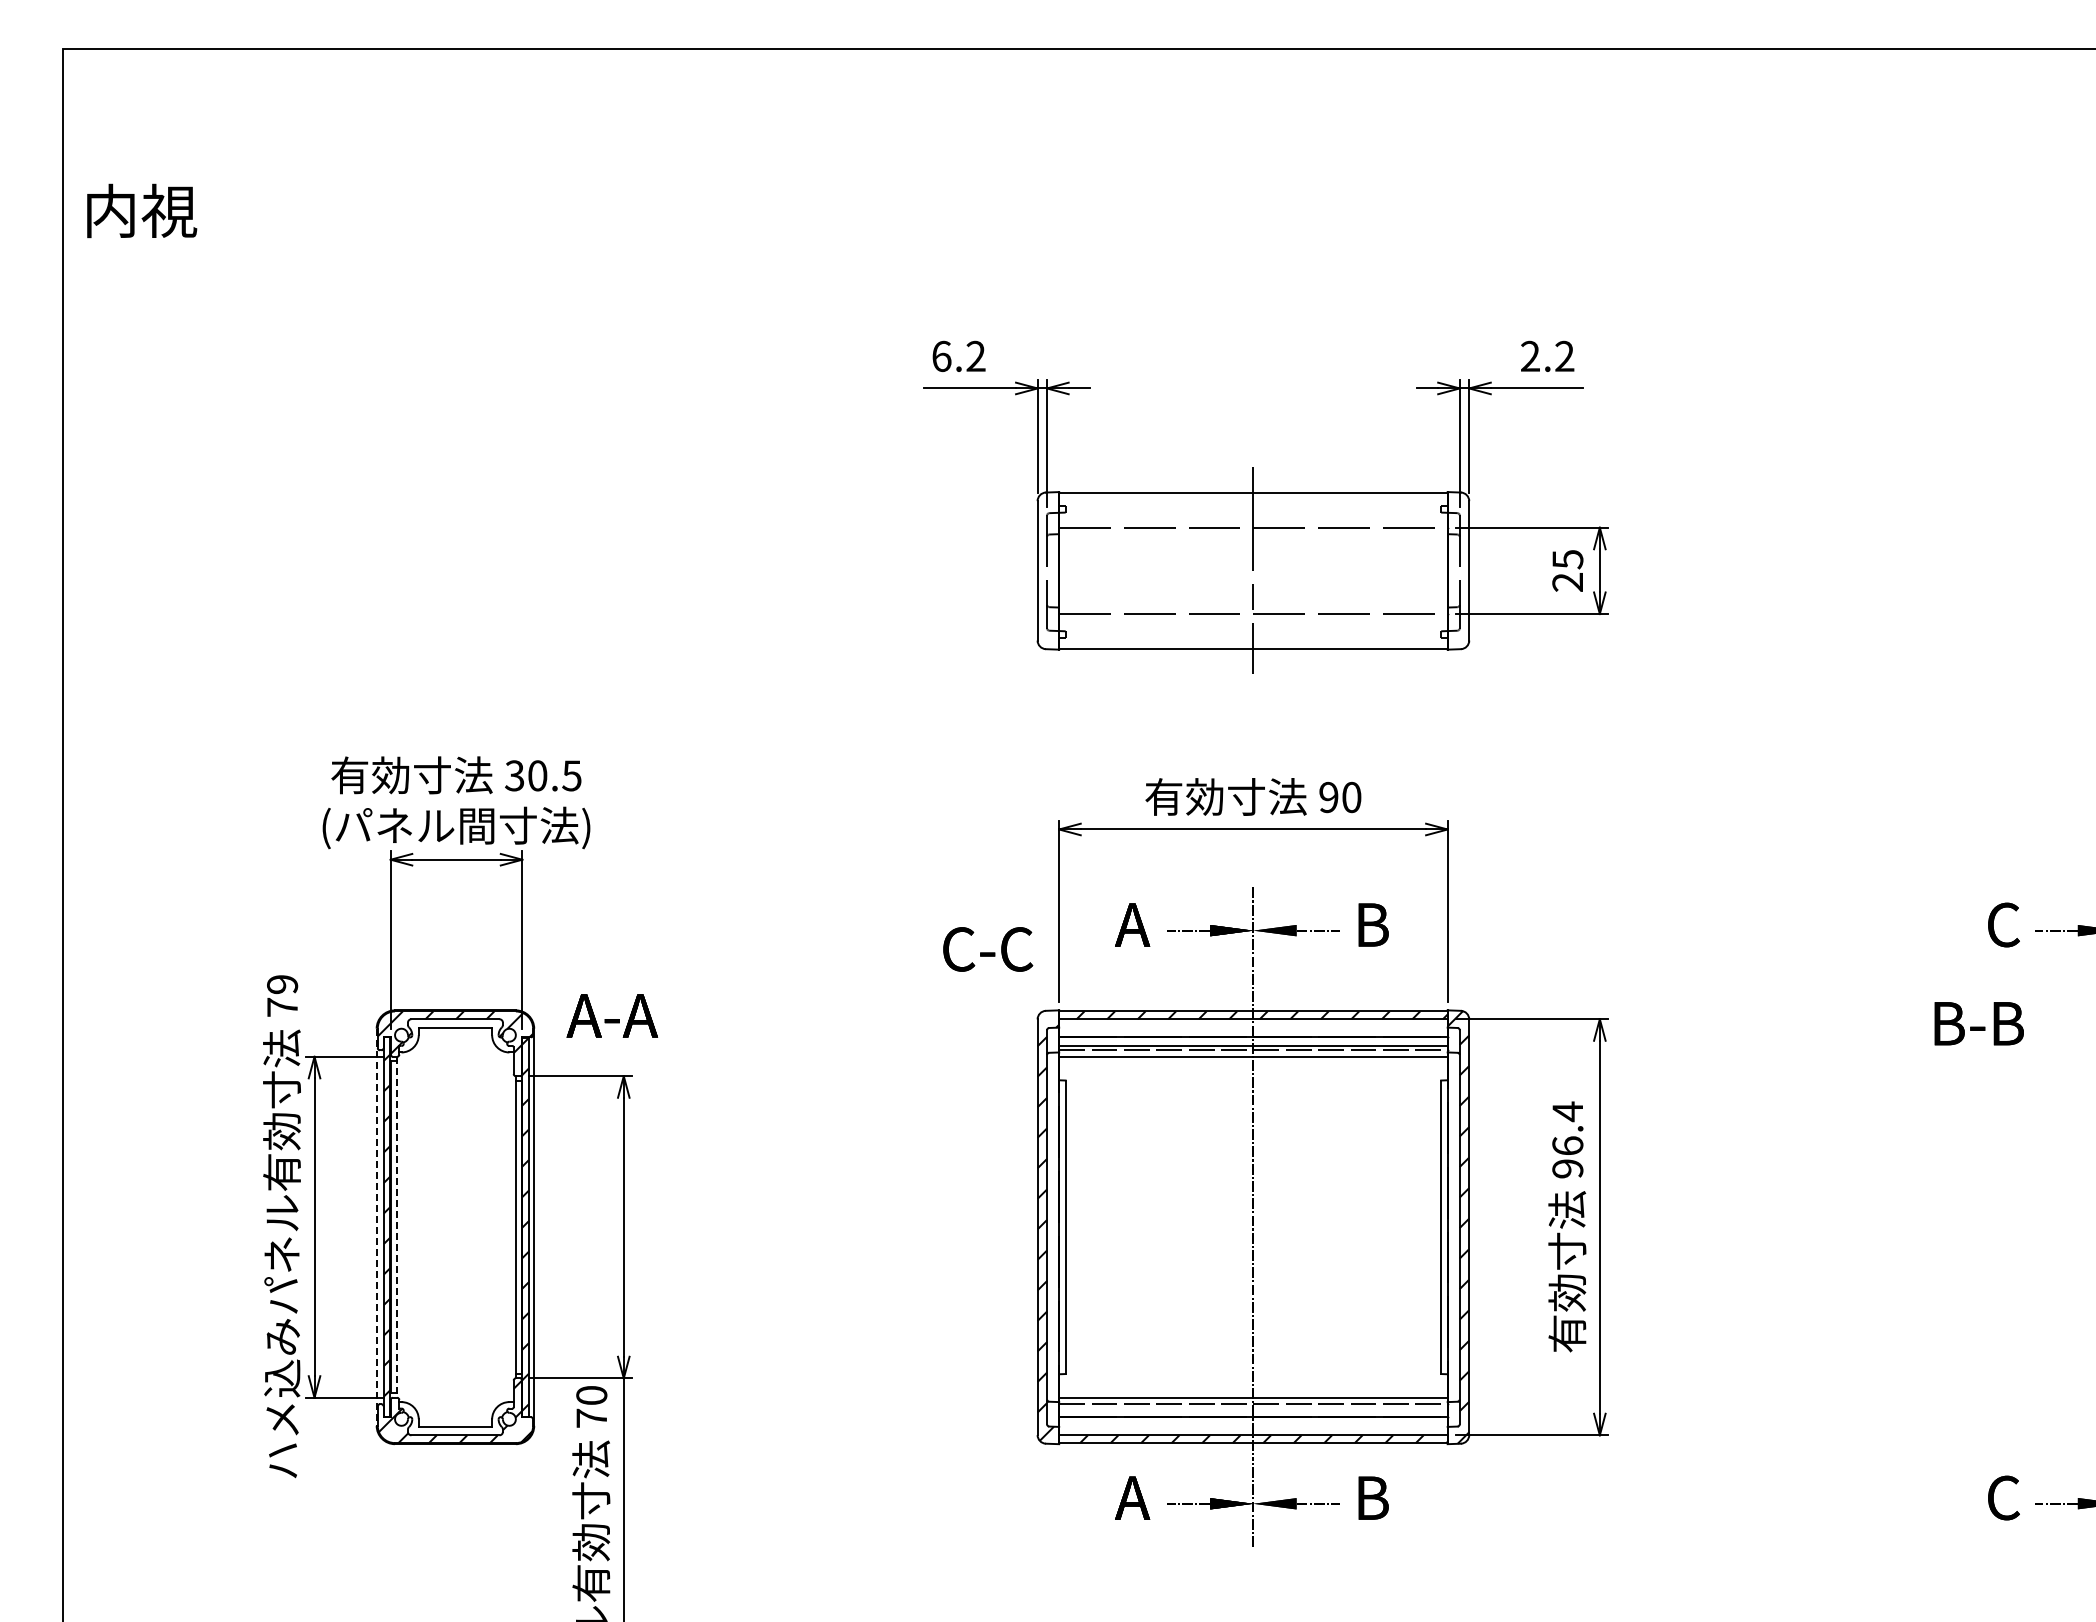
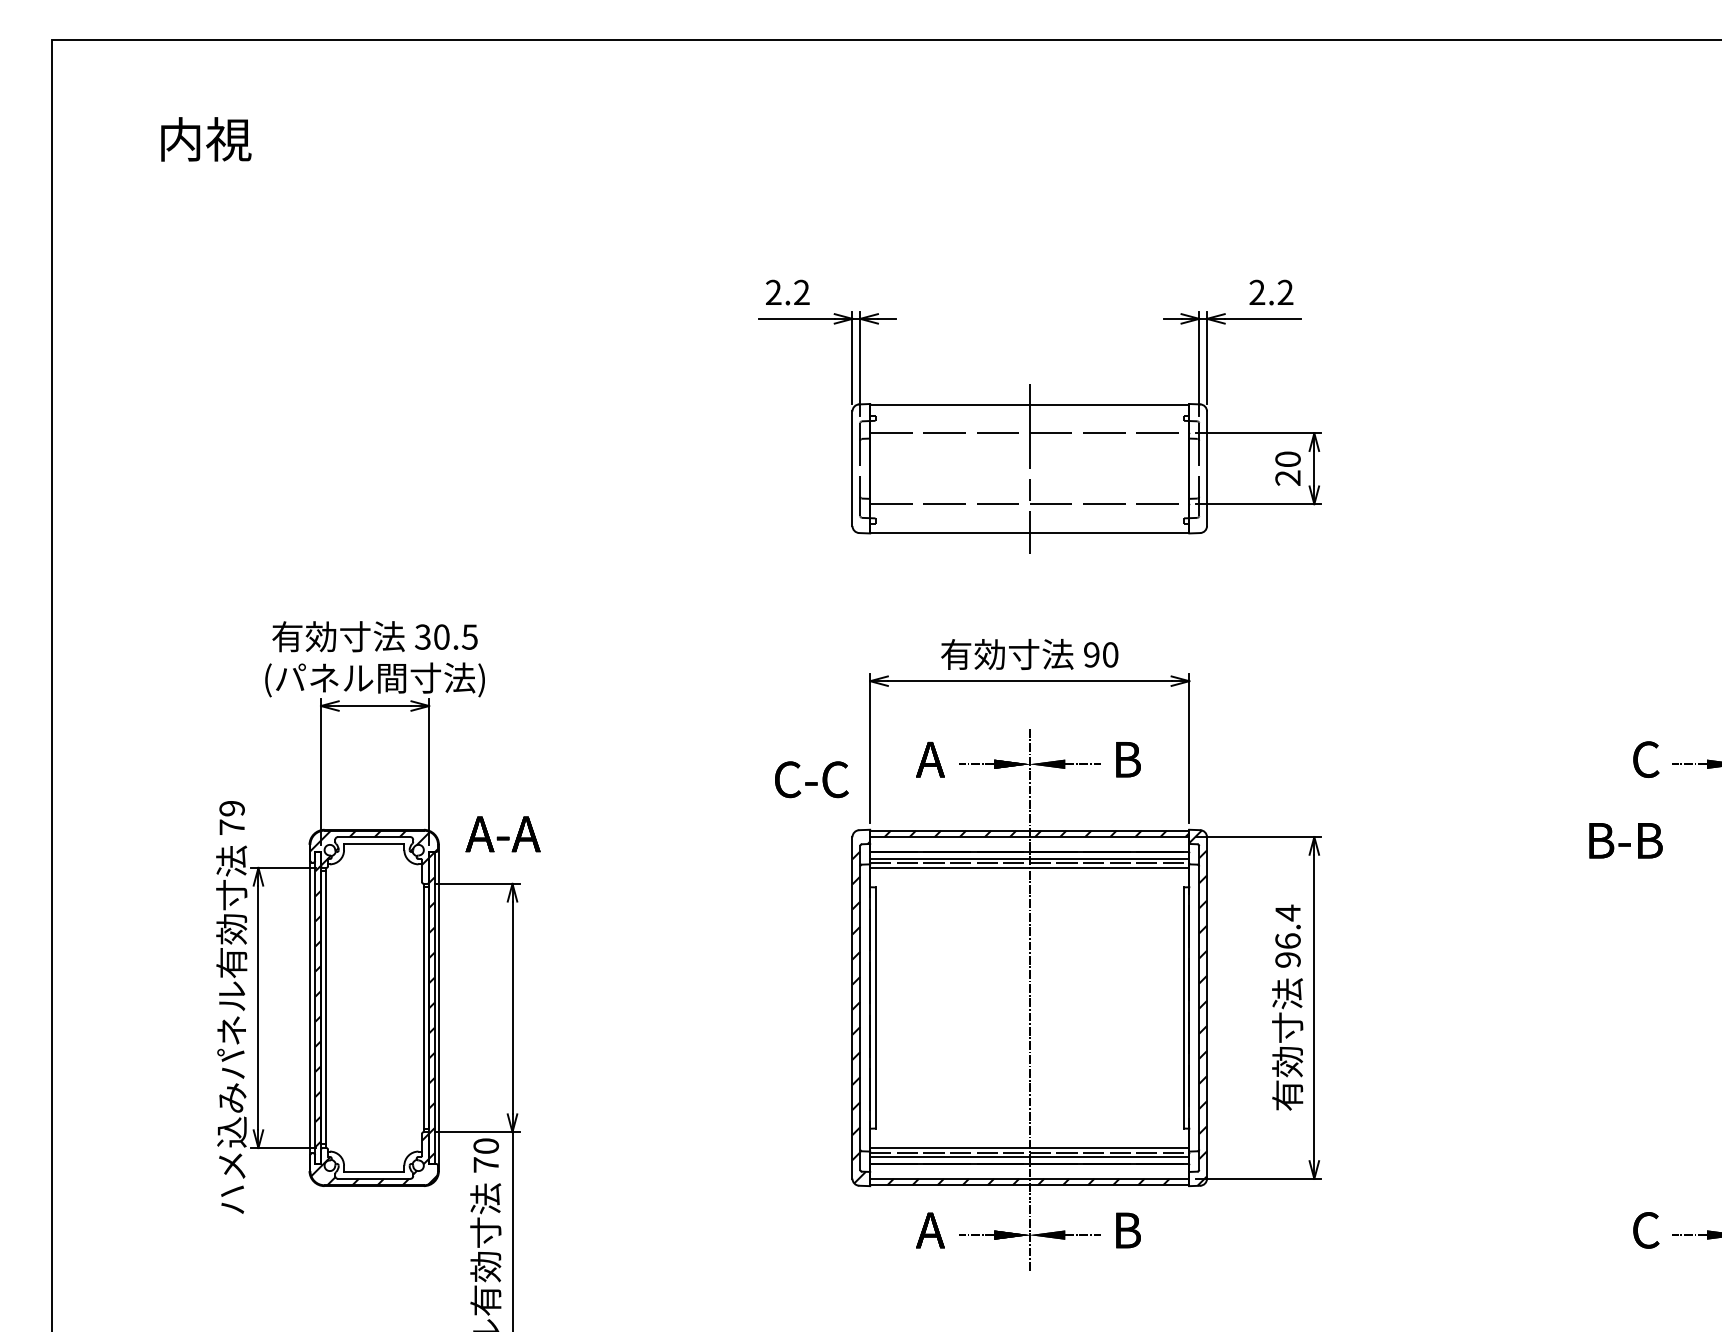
text: (142, 210) -> (206, 139), moved
text: (941, 356) -> (773, 292), 6.2 -> 2.2
text: (1567, 559) -> (1287, 459), 25 -> 20
line: (376, 1227) -> (309, 1008), dashed -> solid
line: (397, 1227) -> (326, 1008), dashed -> solid
line: (1253, 1408) -> (1029, 1156), added

